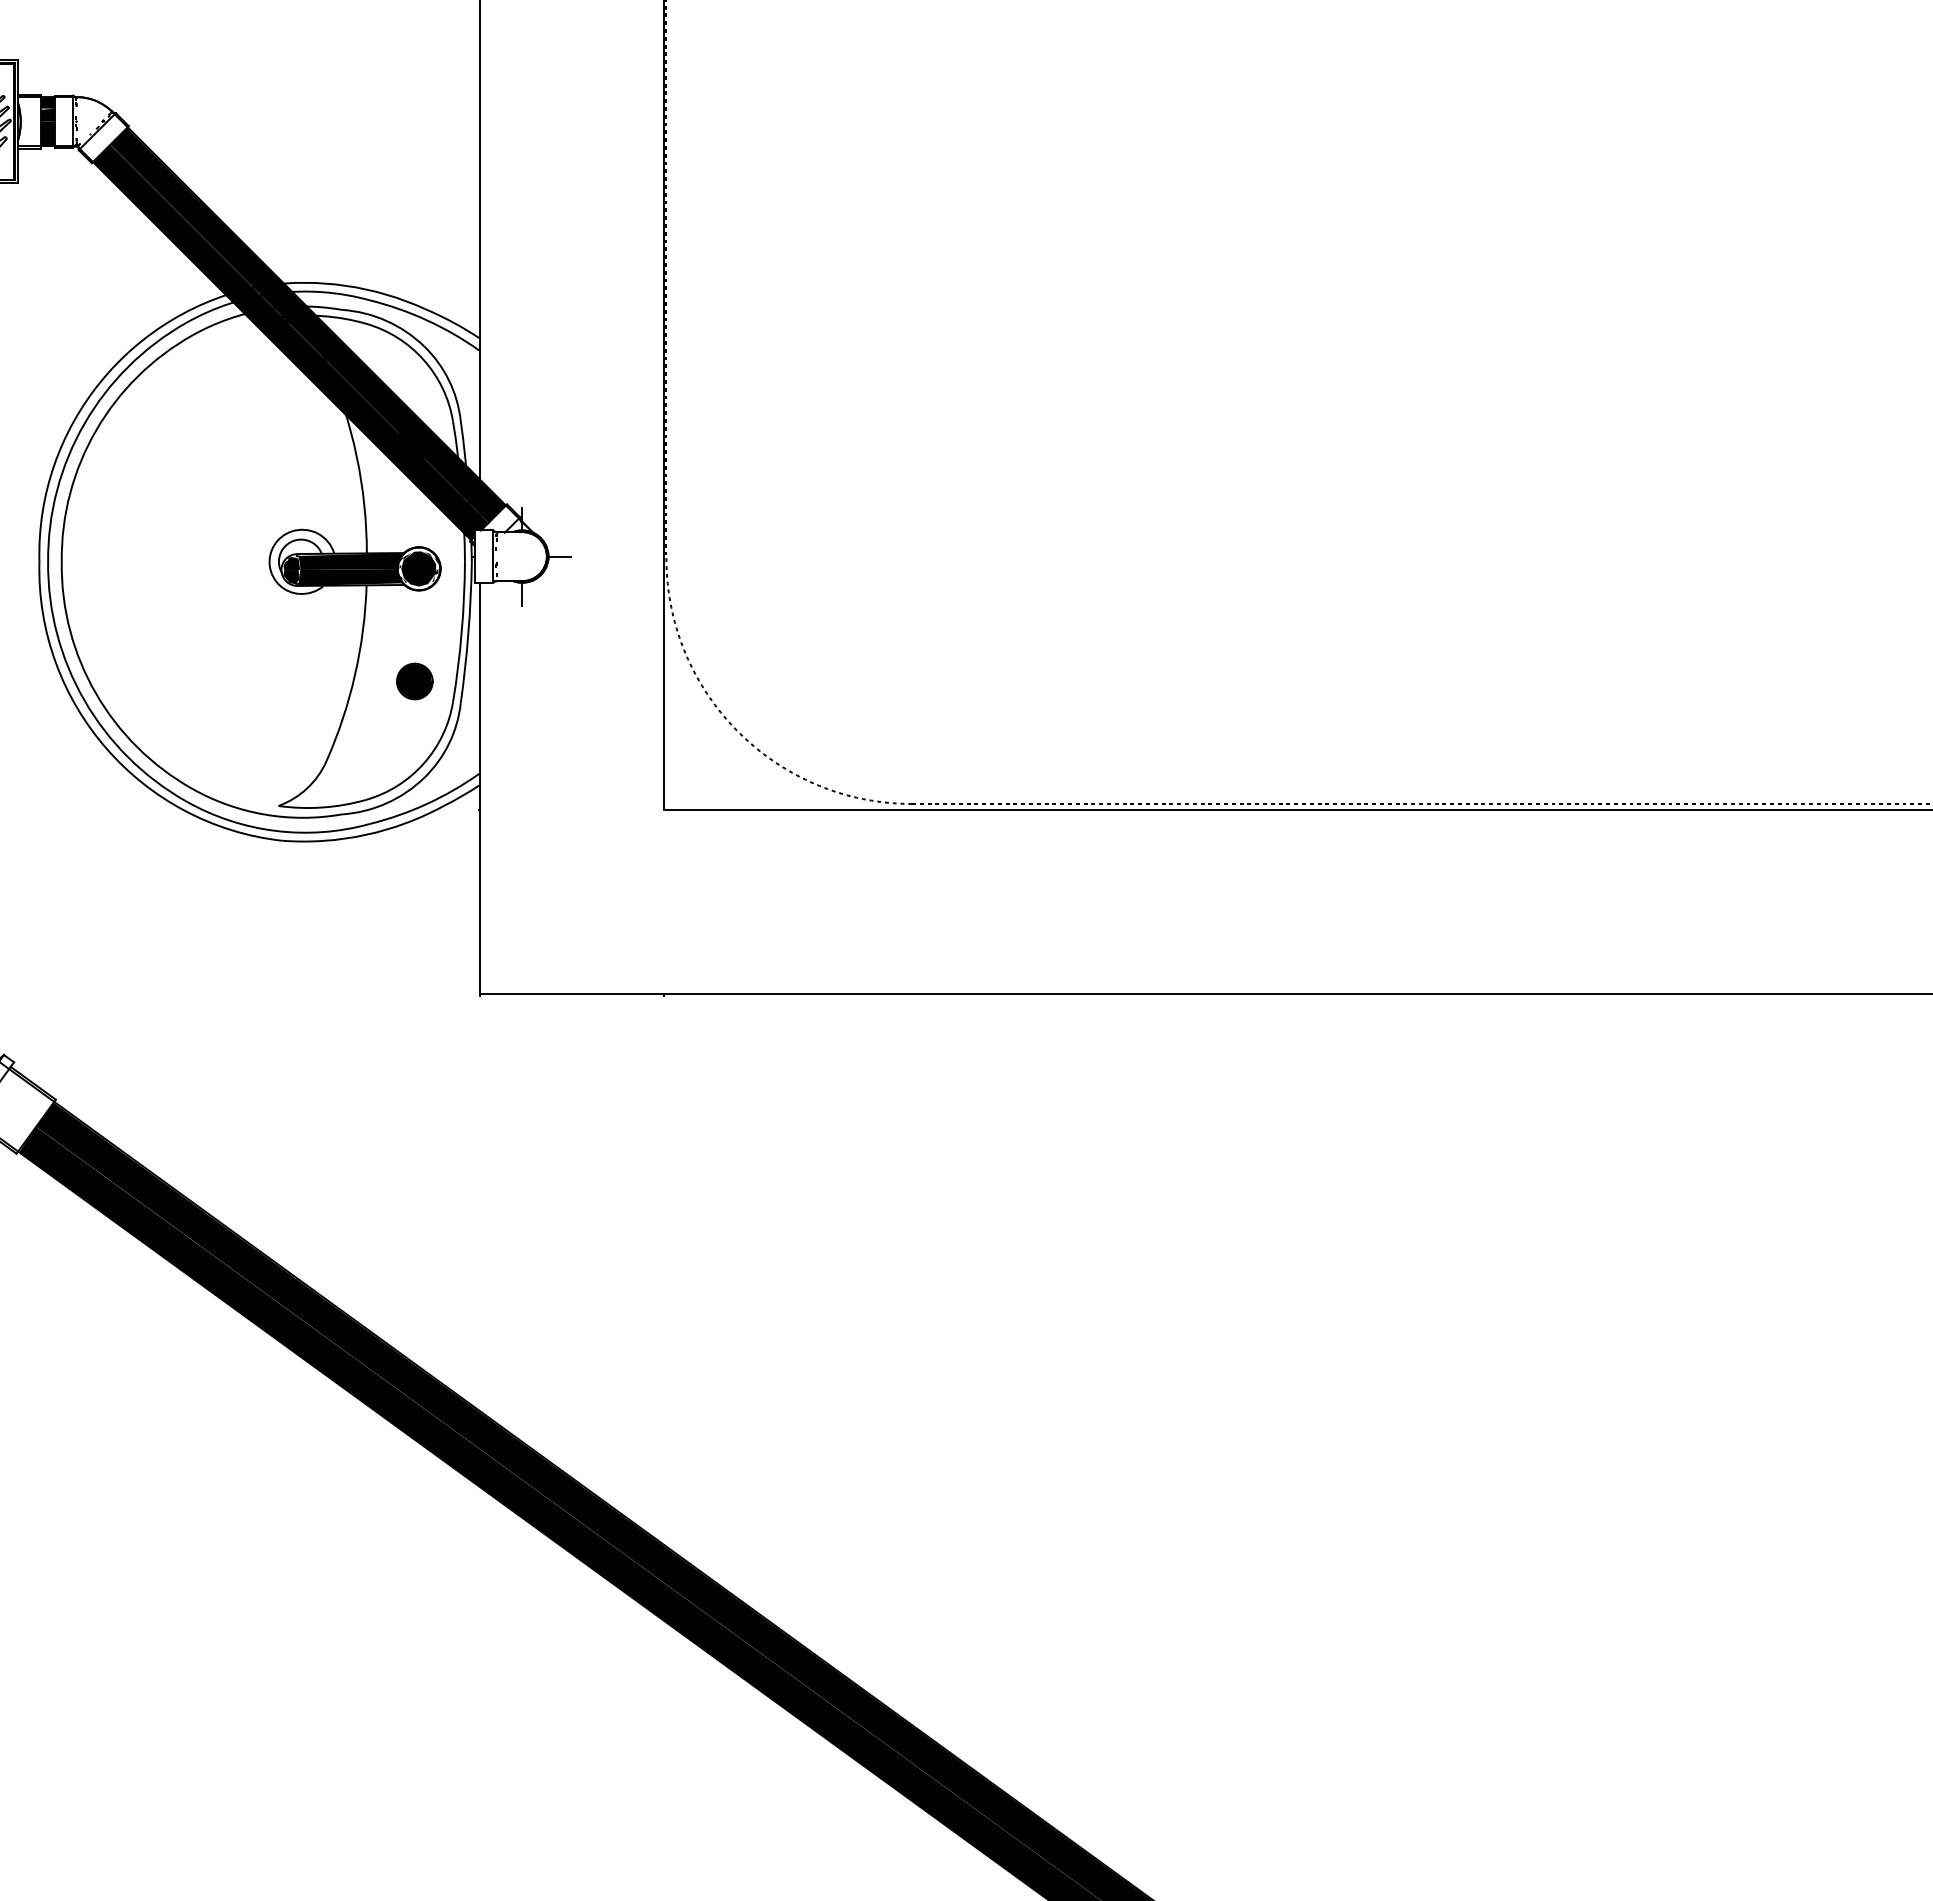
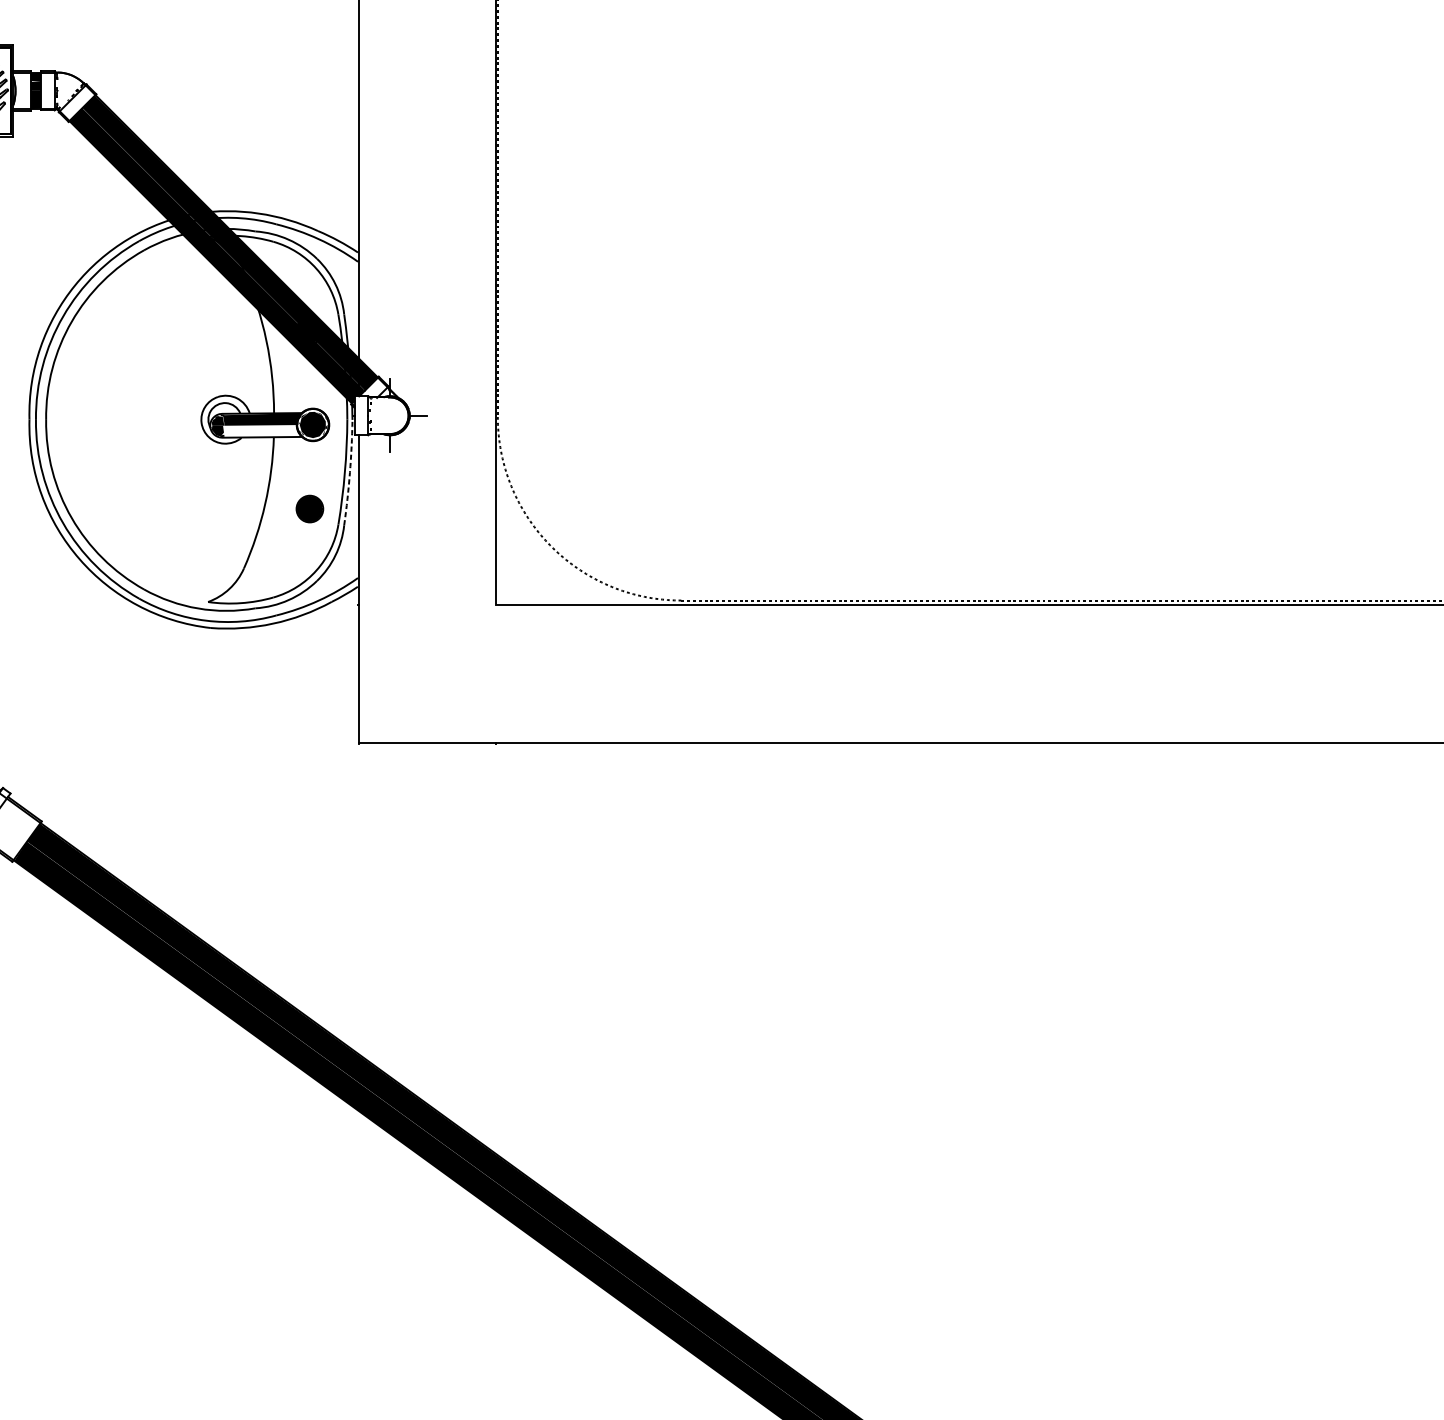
fill: (349, 577) -> (261, 431), removed
arc: (468, 632) -> (349, 472), solid -> dashed

